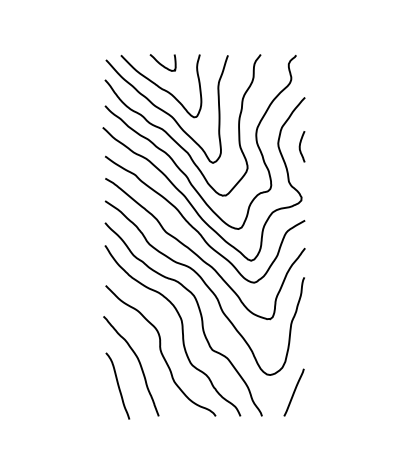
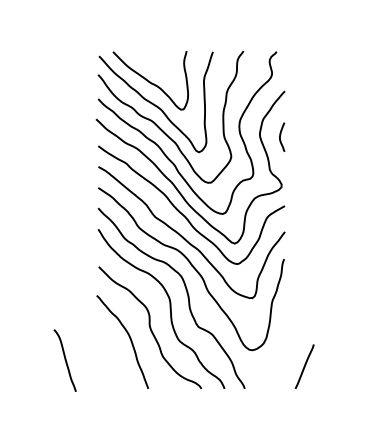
curve: (163, 64) -> (152, 60), removed
curve: (117, 385) -> (64, 360), moved
line: (293, 392) -> (304, 366), moved

